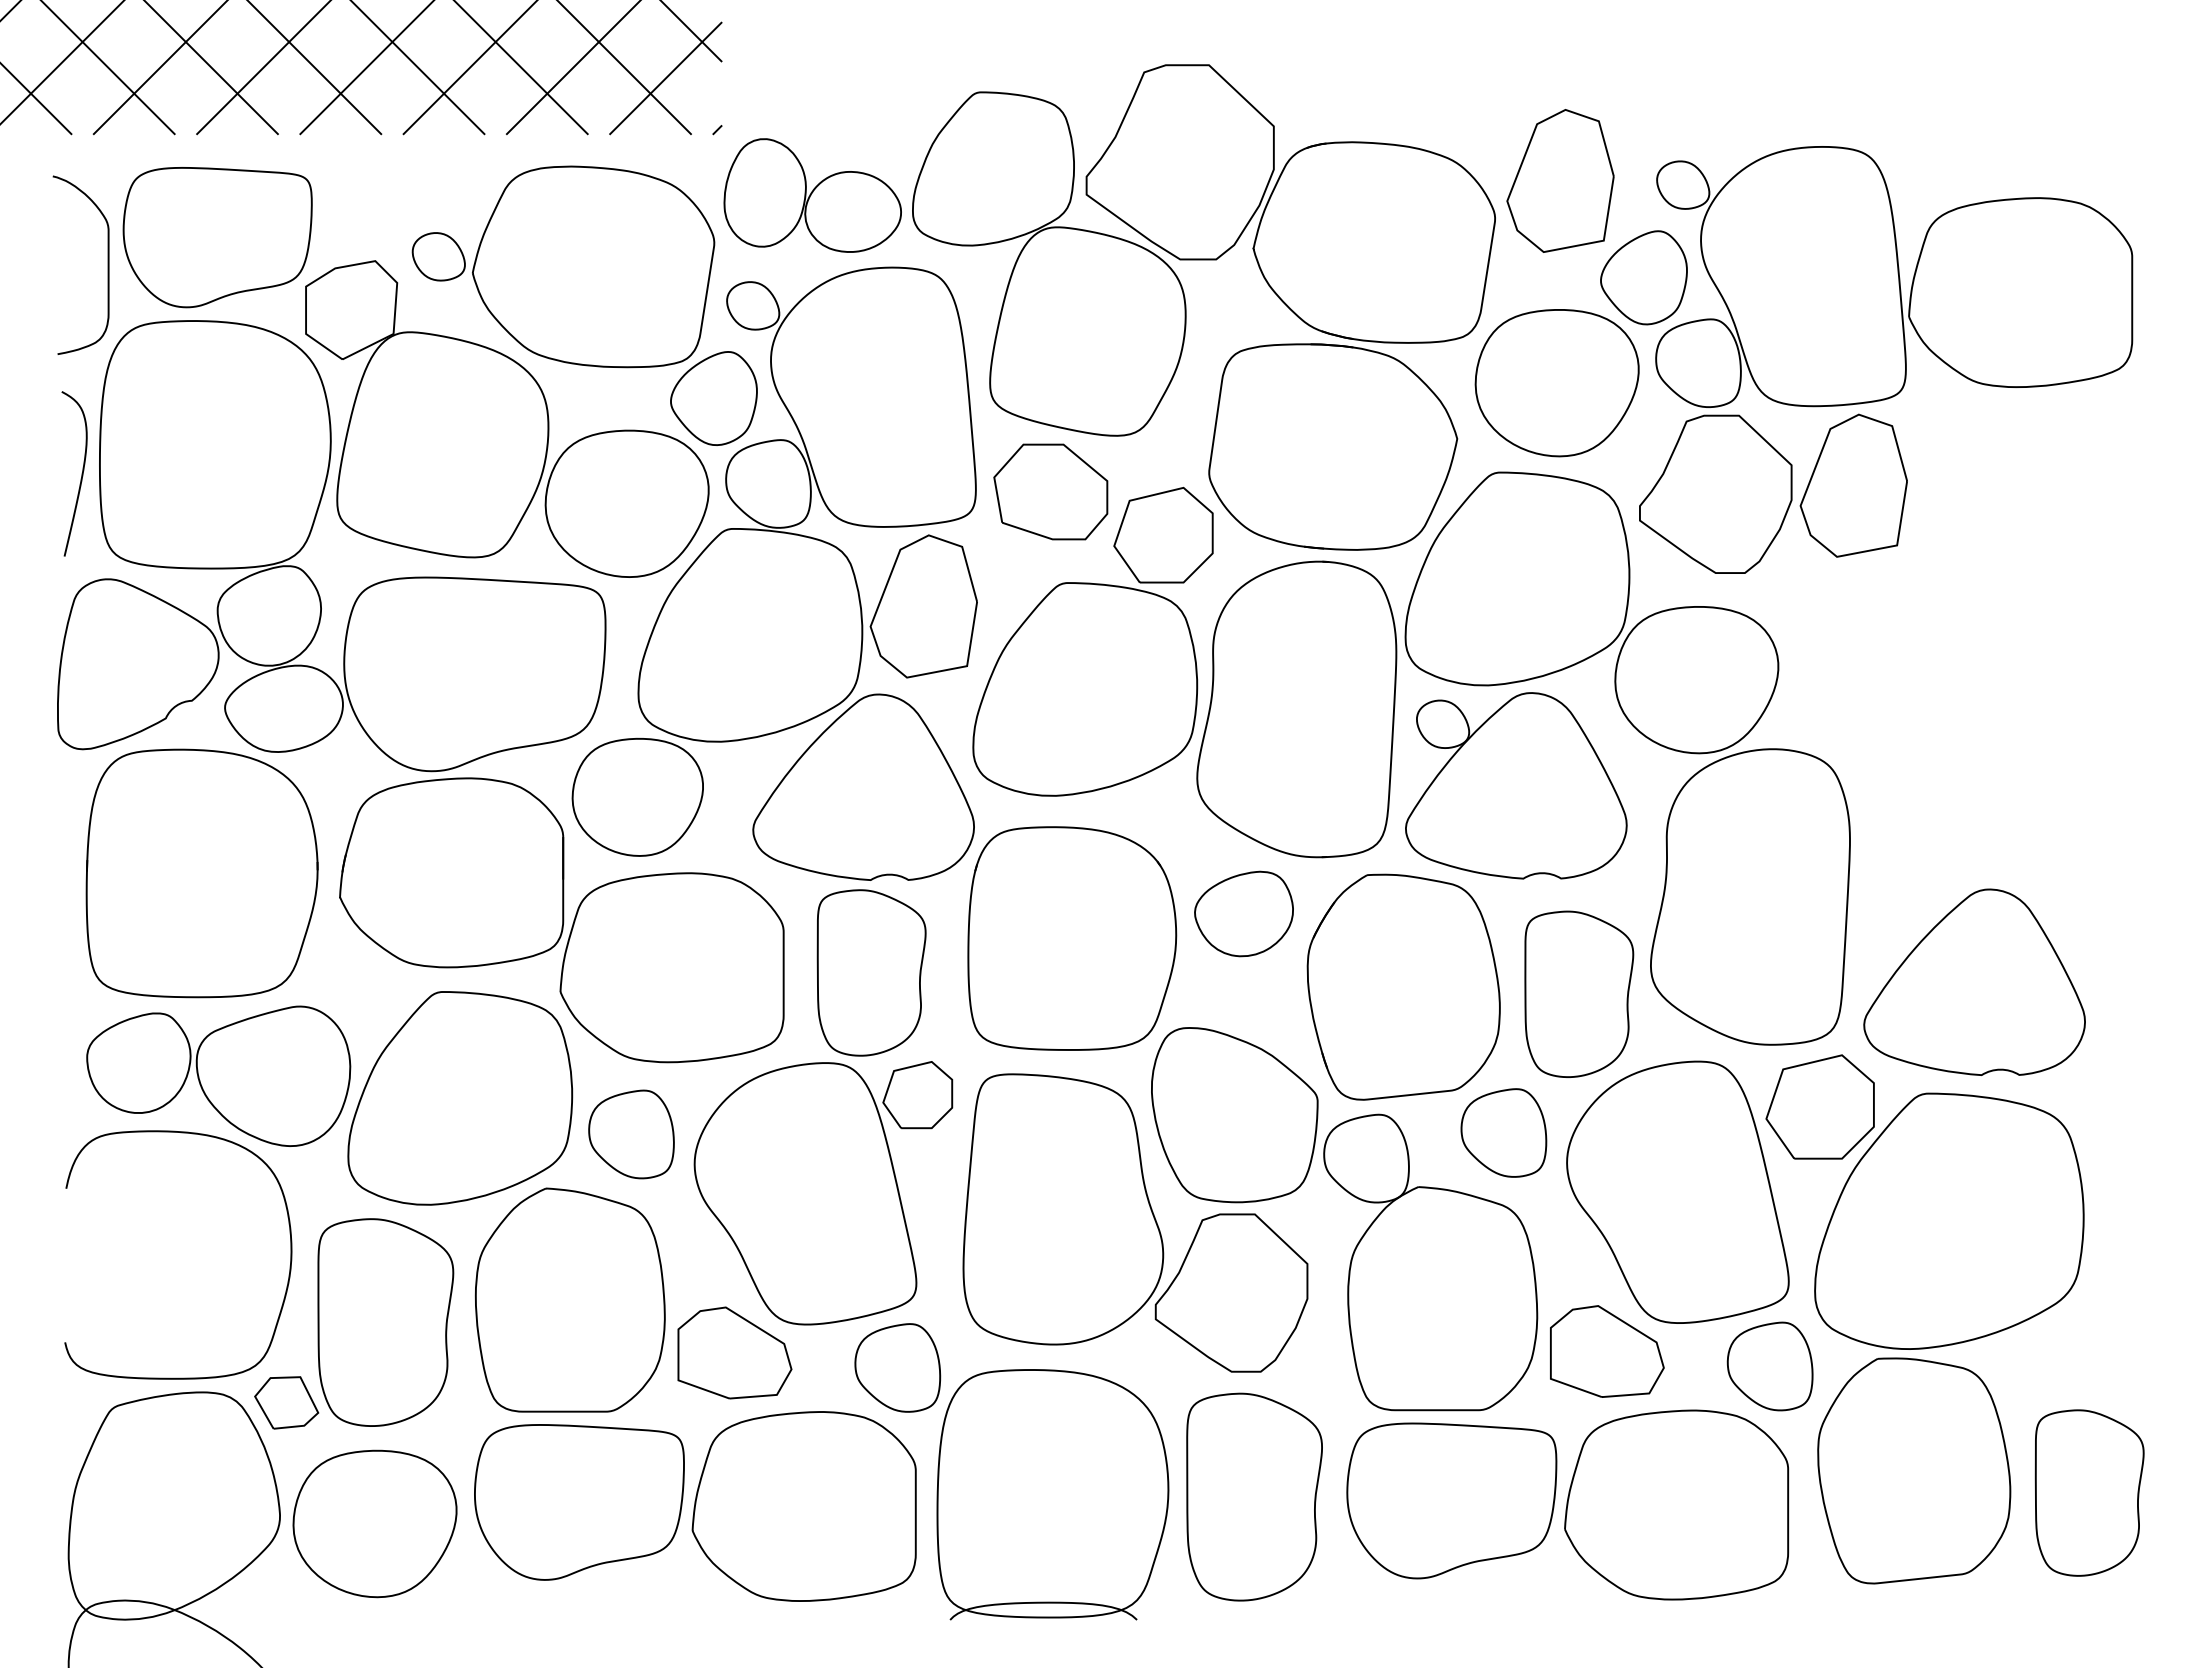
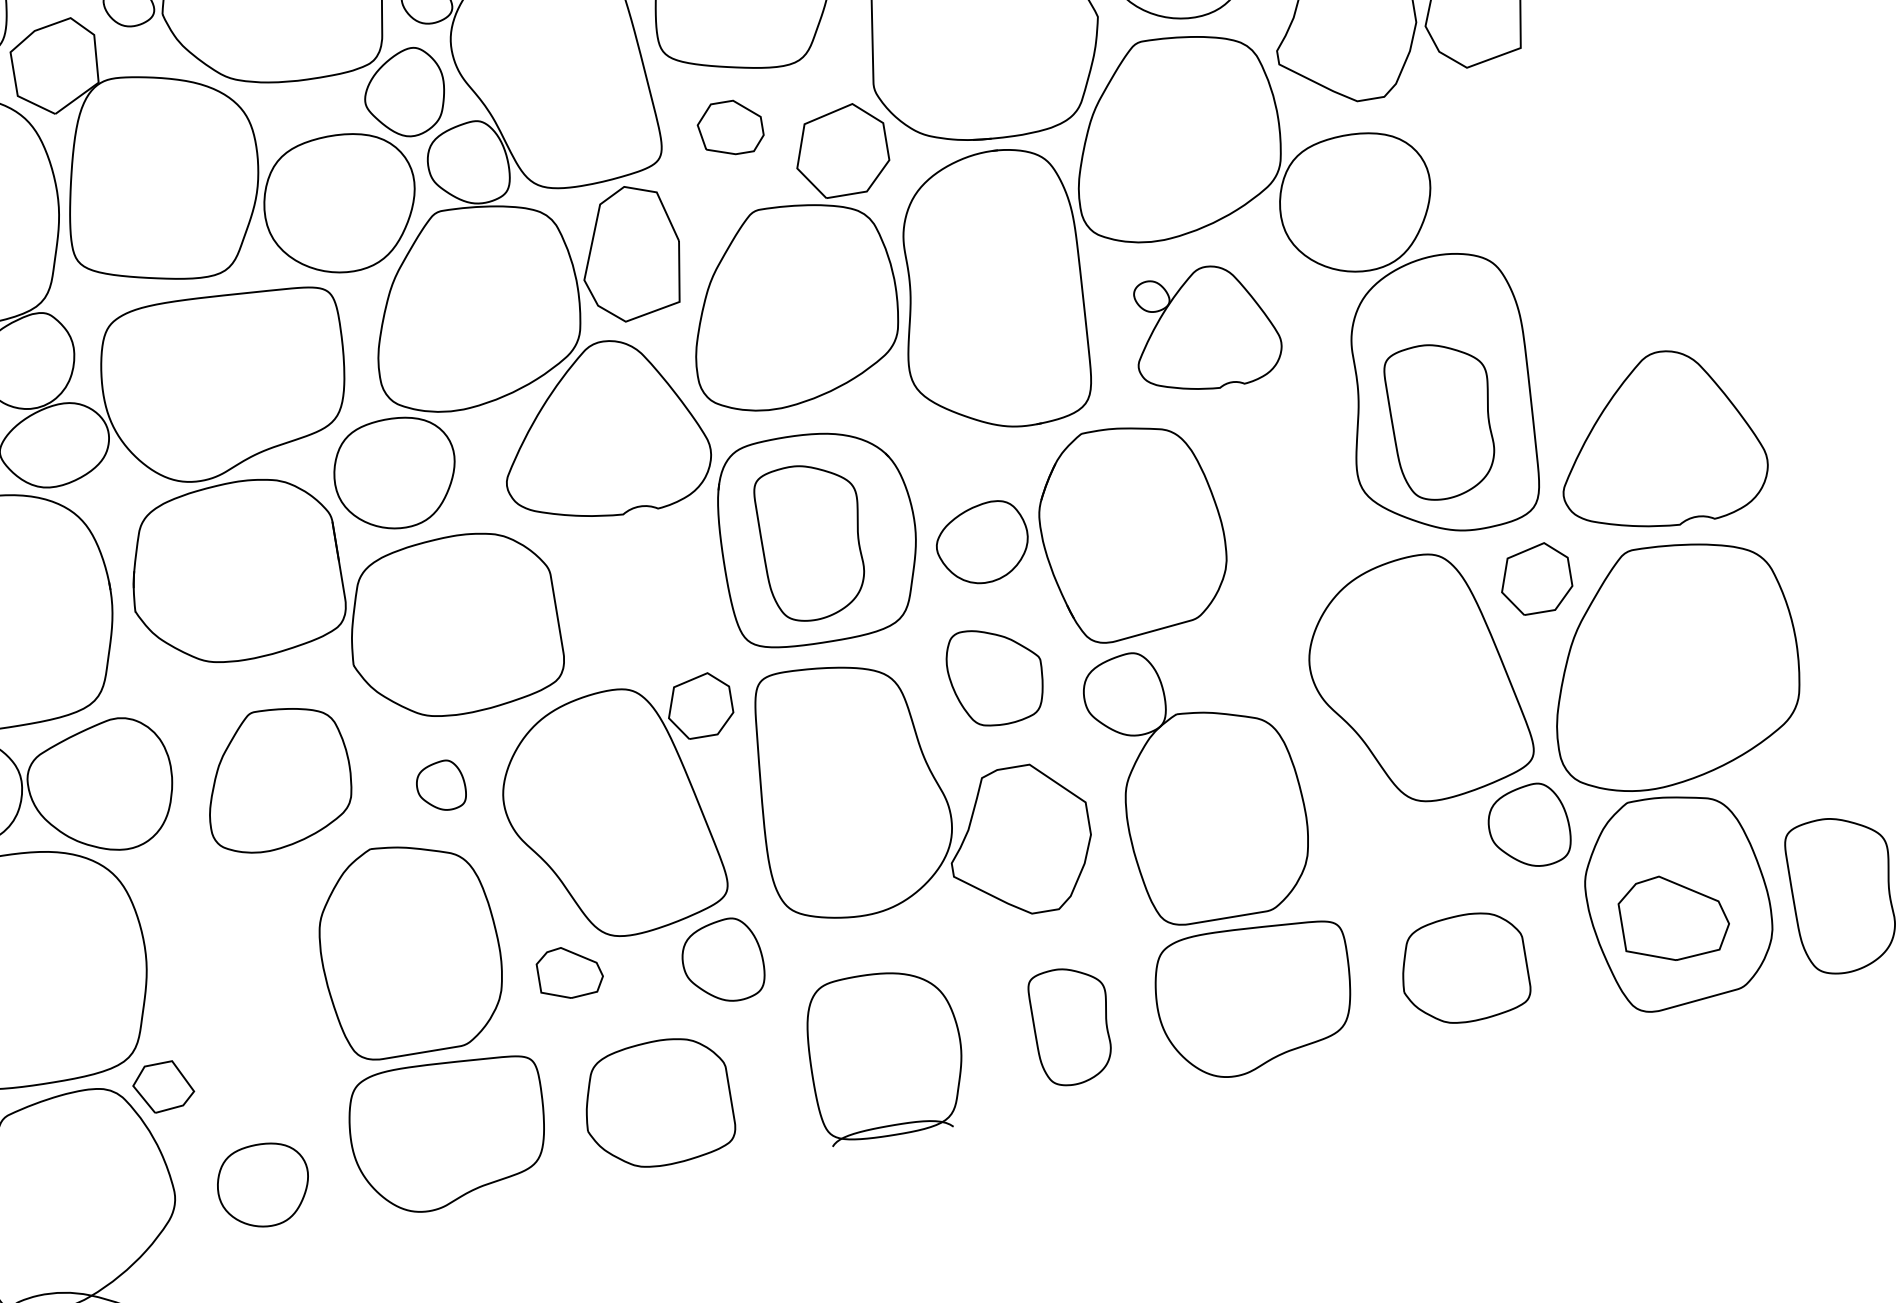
part: (1050, 491) -> (729, 127), size x0.6
part: (1516, 785) -> (1205, 328), size x0.7
part: (1243, 913) -> (981, 542), moved
part: (871, 972) -> (812, 541), moved
part: (1579, 993) -> (1443, 419), moved
part: (460, 1098) -> (277, 779), size x0.7
part: (1819, 1106) -> (1534, 578), size x0.7
part: (1234, 1115) -> (995, 676), size x0.6
part: (1503, 1132) -> (1246, 650), removed
part: (631, 1134) -> (441, 786), size x0.6
part: (385, 1322) -> (242, 997), removed
part: (1607, 1351) -> (1674, 917), moved
part: (734, 1352) -> (569, 971), size x0.6
part: (1052, 1494) -> (885, 1054), size x0.7
part: (1254, 1496) -> (1072, 1025), size x0.6
part: (1676, 1504) -> (1463, 968), size x0.6
part: (803, 1506) -> (656, 1103), size x0.7
part: (374, 1523) -> (263, 1185), size x0.6

